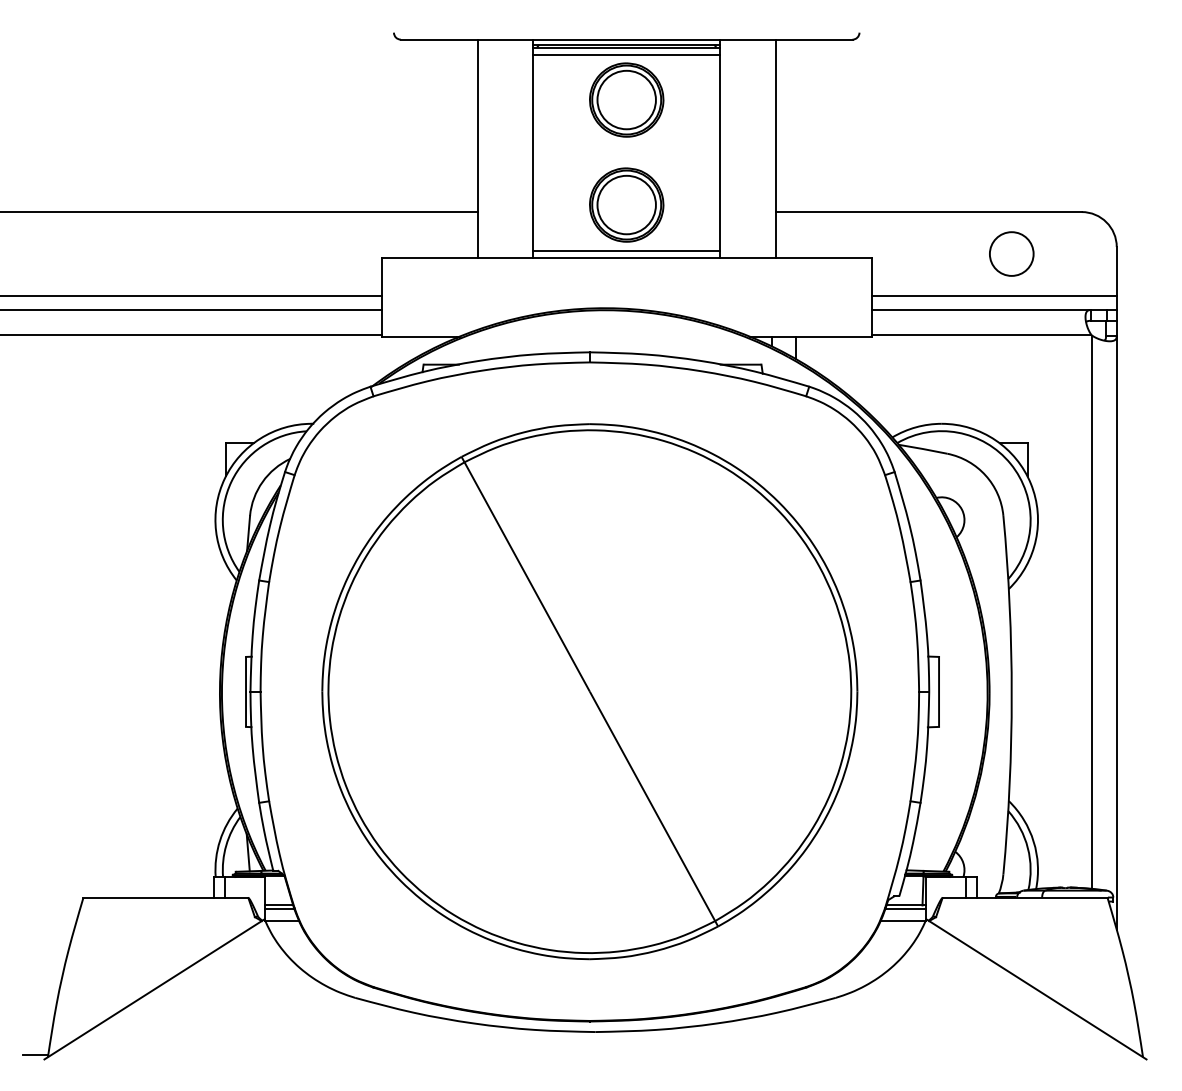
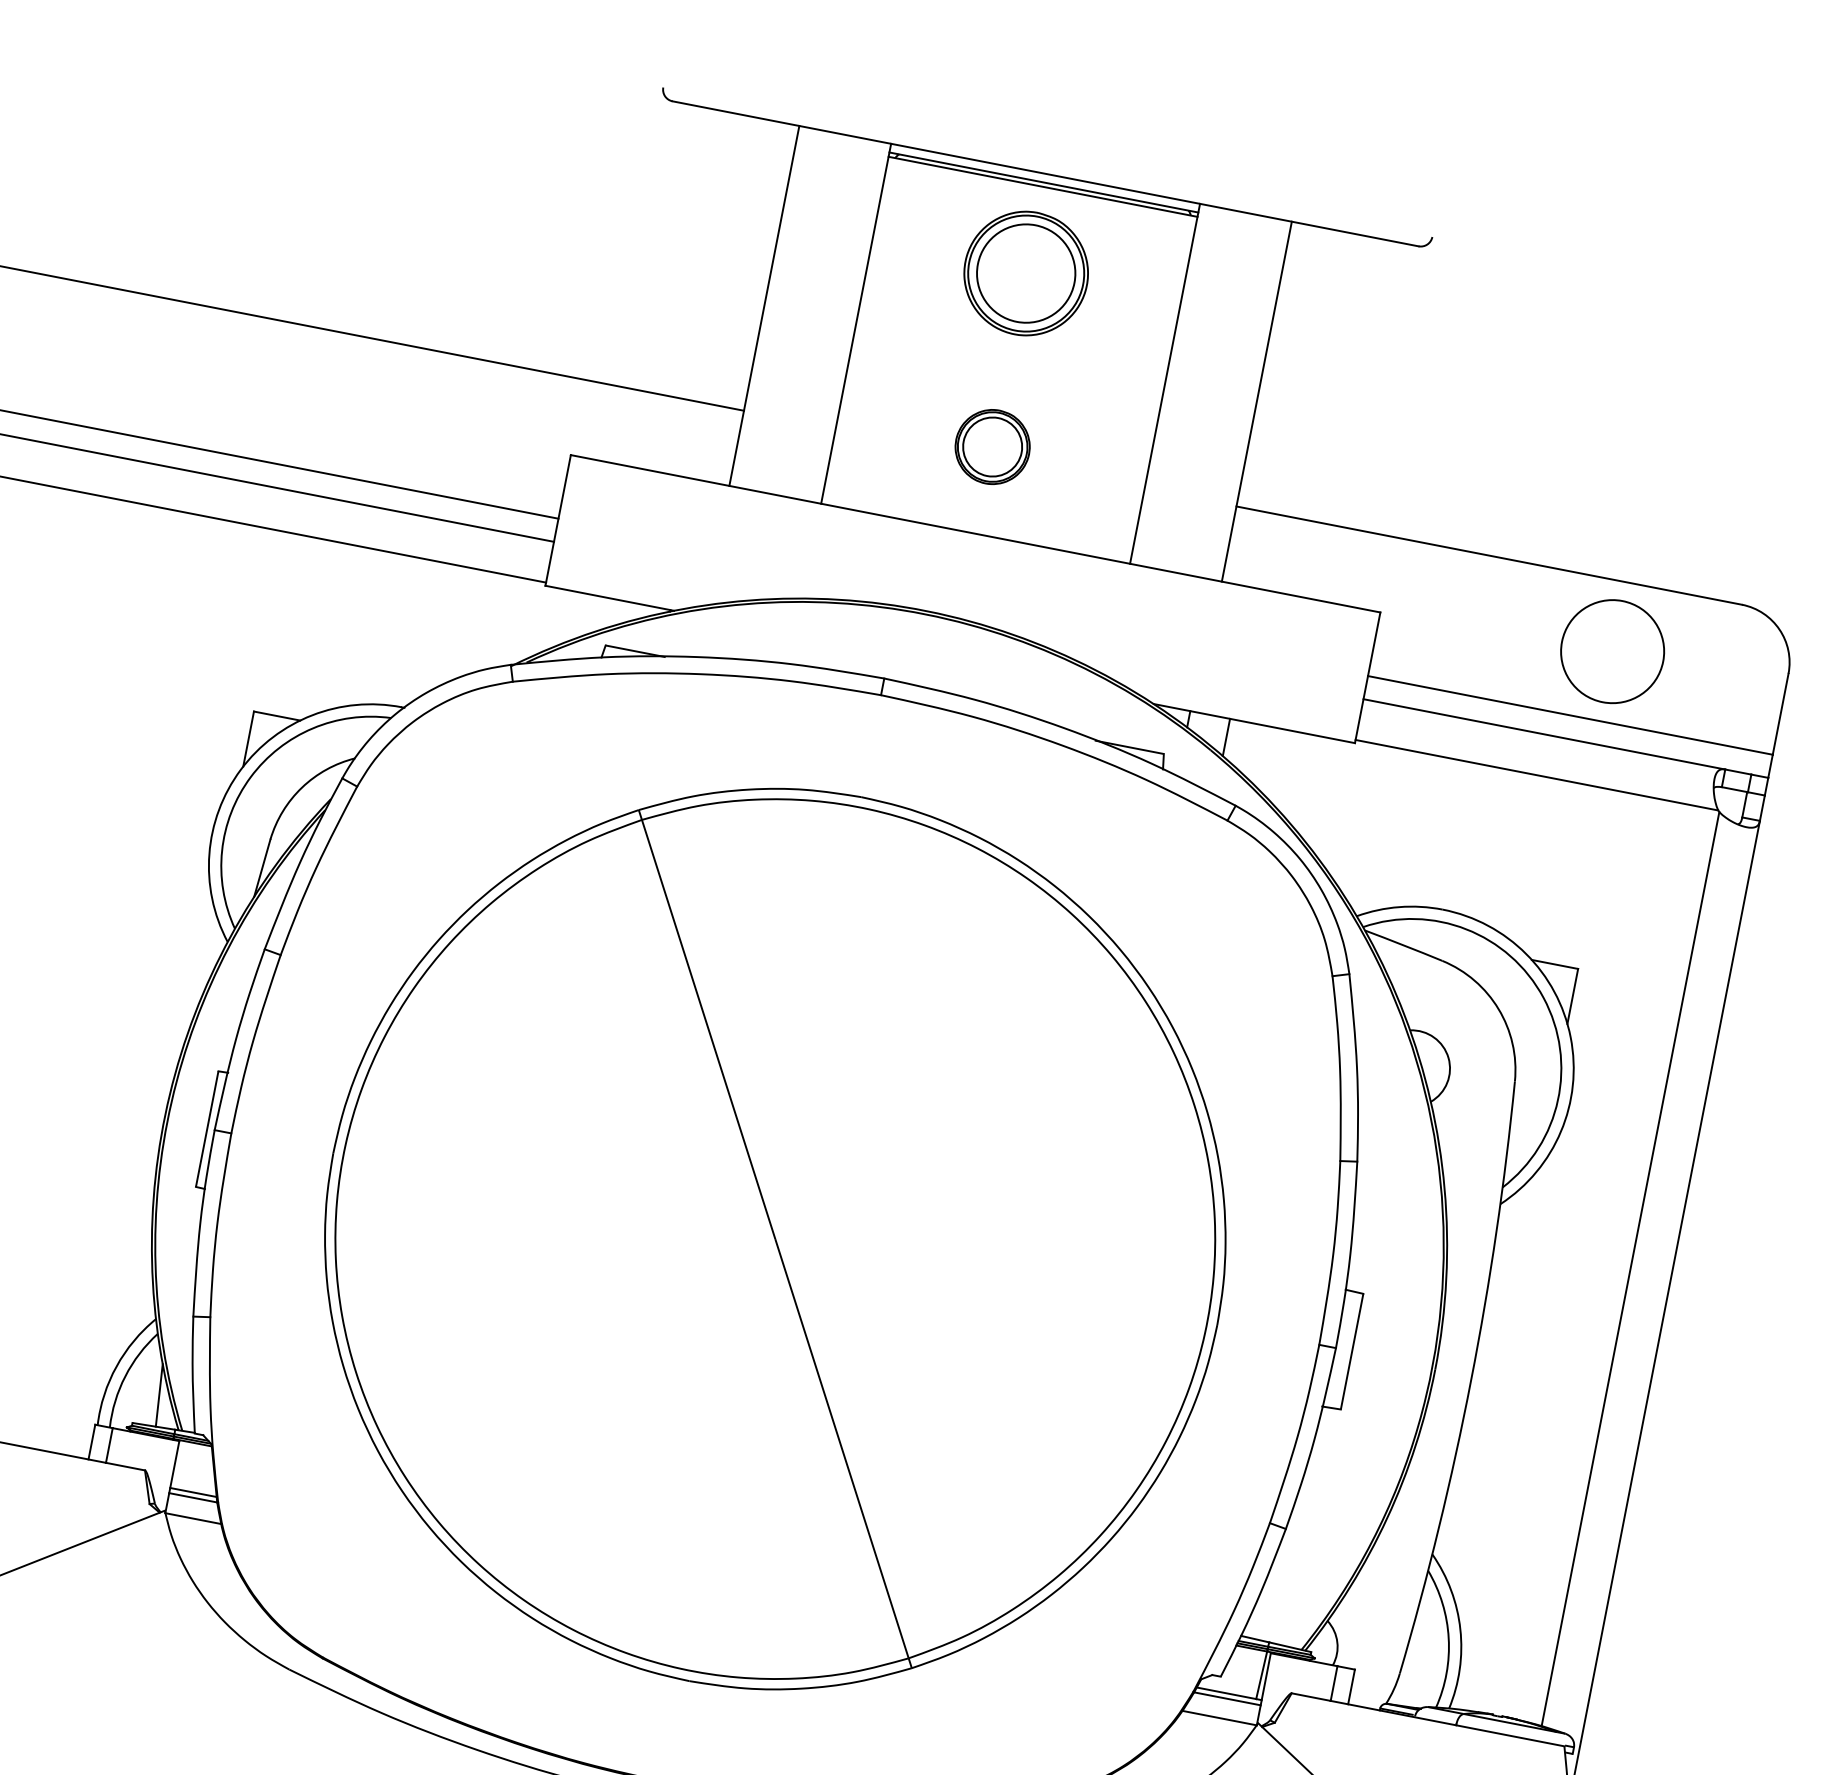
line: (626, 54) -> (1040, 198), removed
part: (626, 204) -> (992, 446), size x0.6
line: (626, 250) -> (977, 522), removed
circle: (1011, 253) -> (1612, 650), size x1.4

